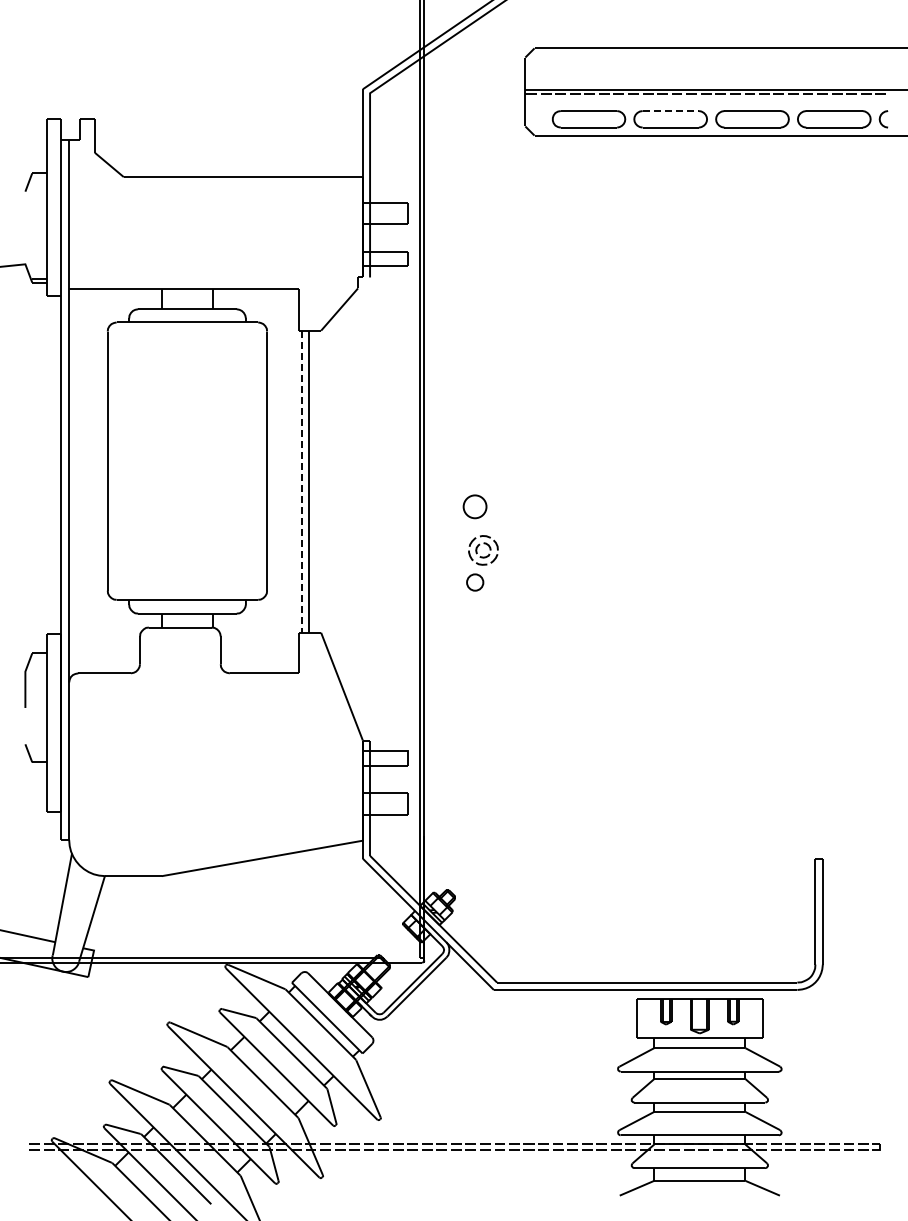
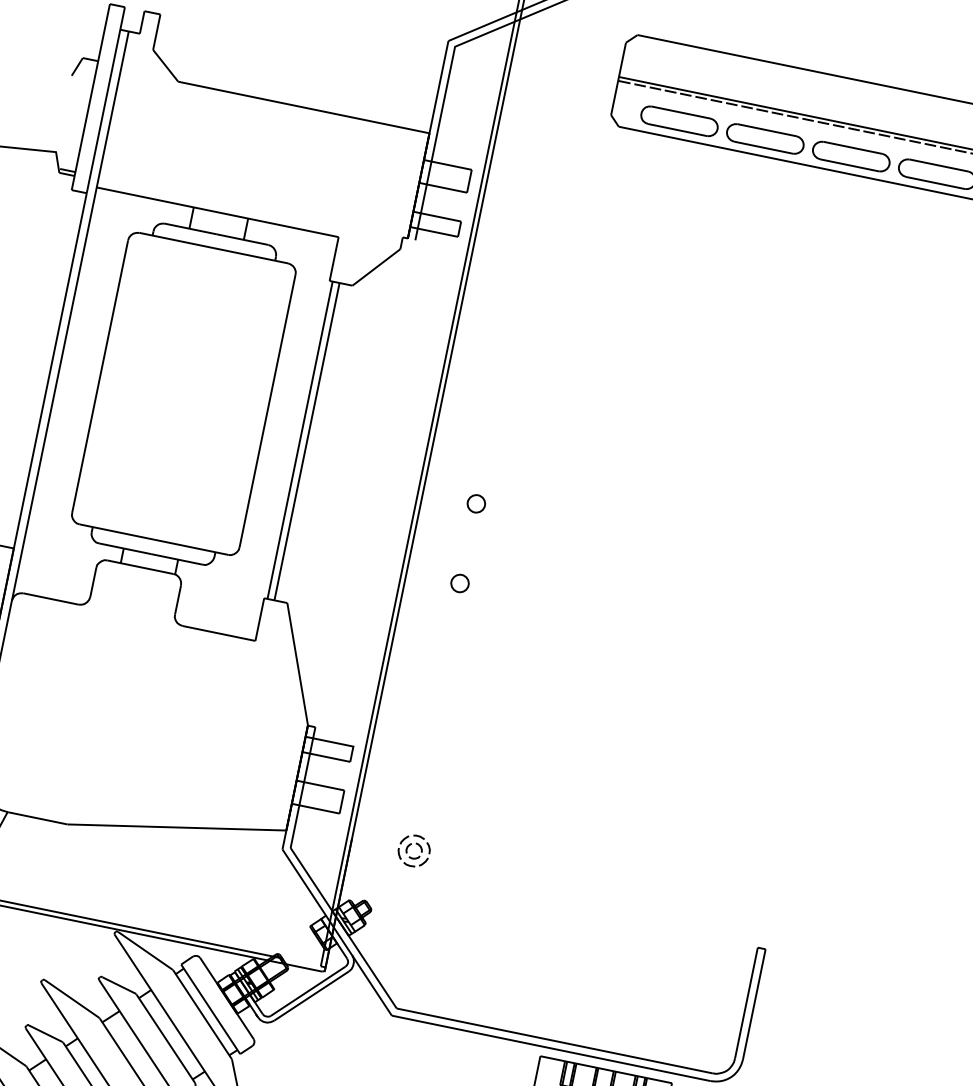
line: (671, 111) -> (767, 130), dashed -> solid
line: (302, 482) -> (300, 441), dashed -> solid
circle: (475, 506) -> (476, 503), size x0.71
part: (483, 550) -> (414, 851), moved

